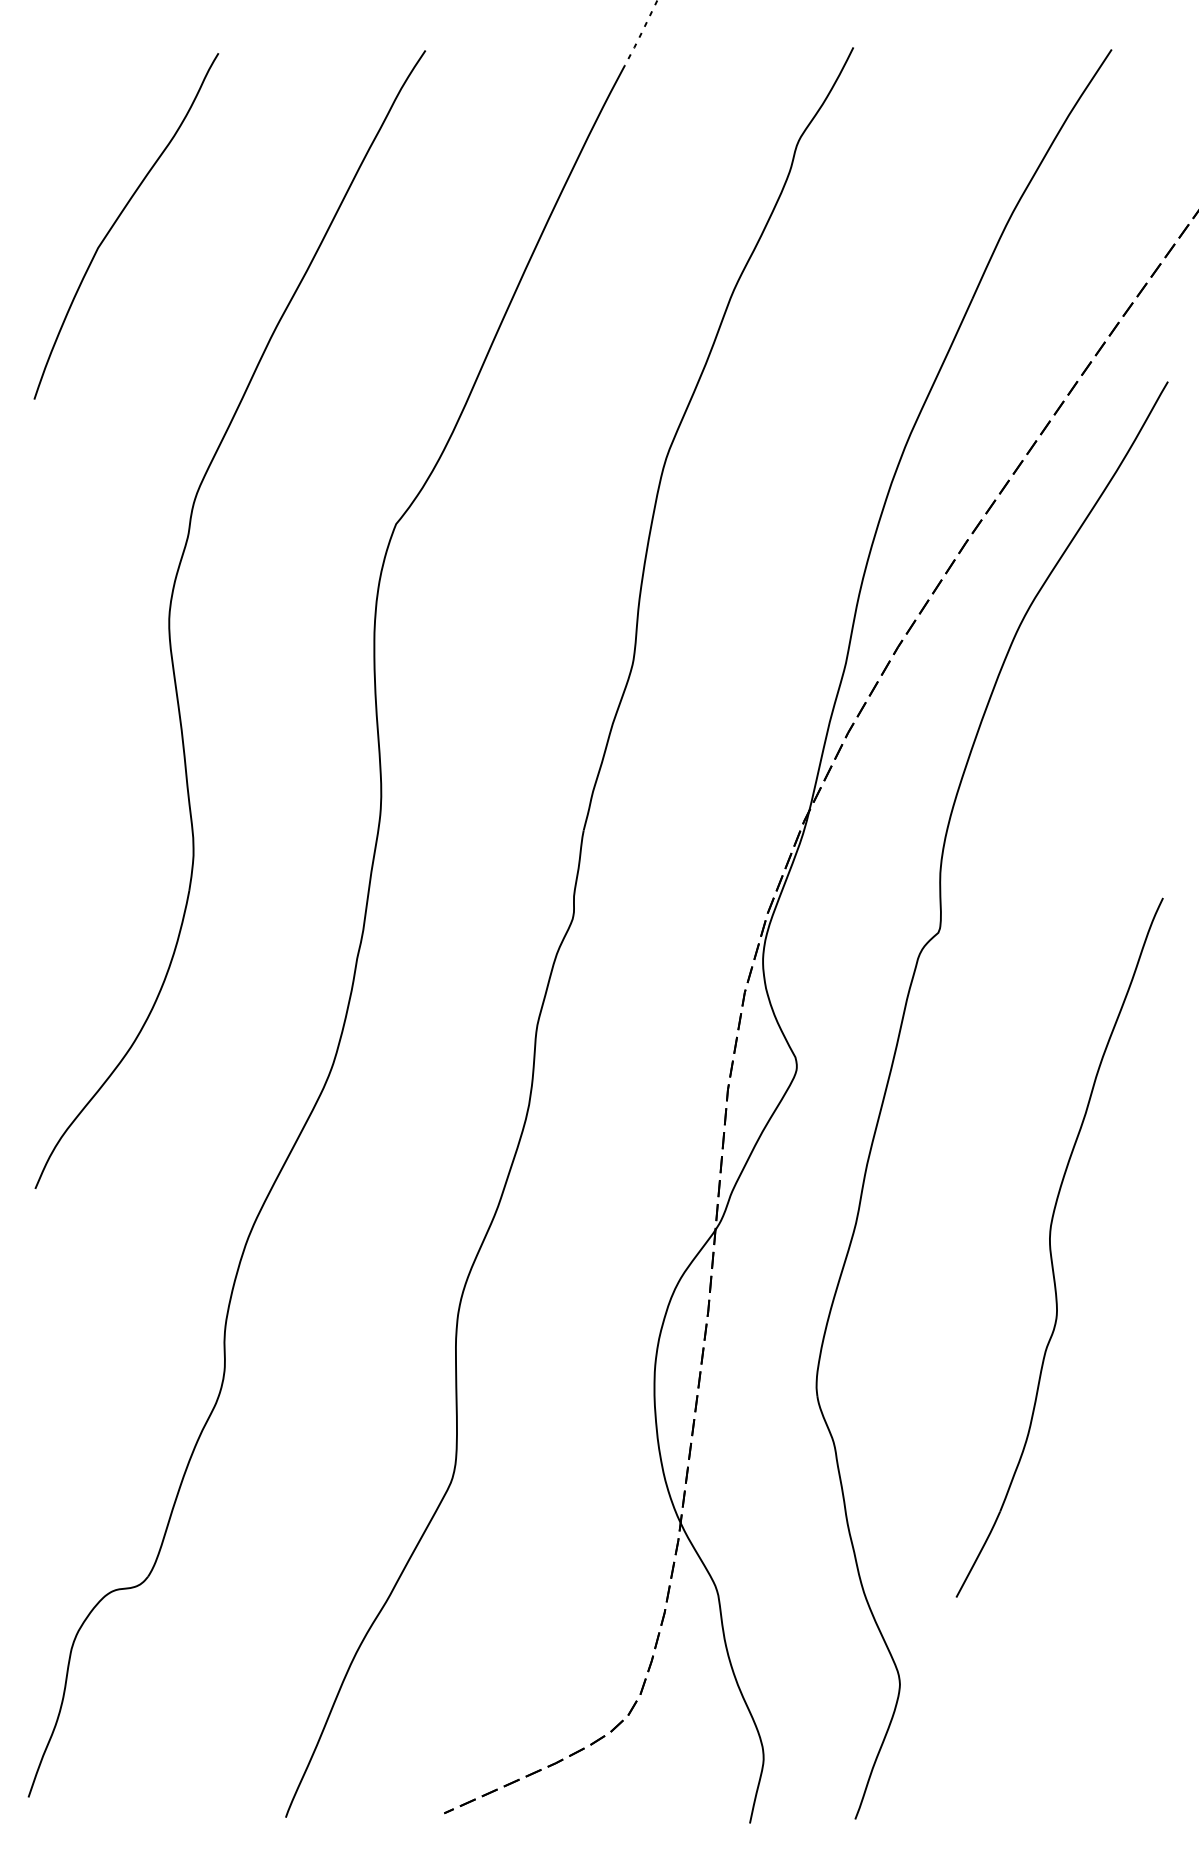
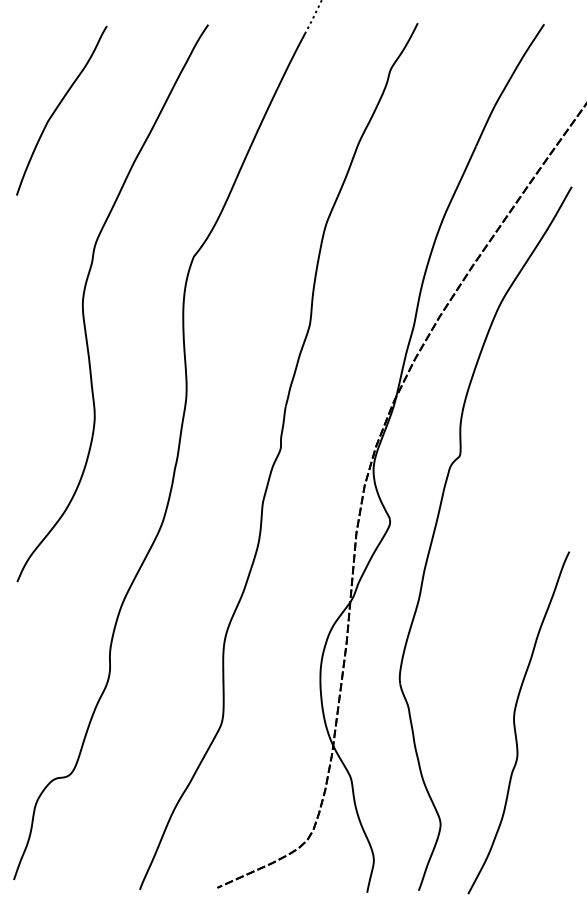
part: (1059, 1247) -> (518, 722), moved

